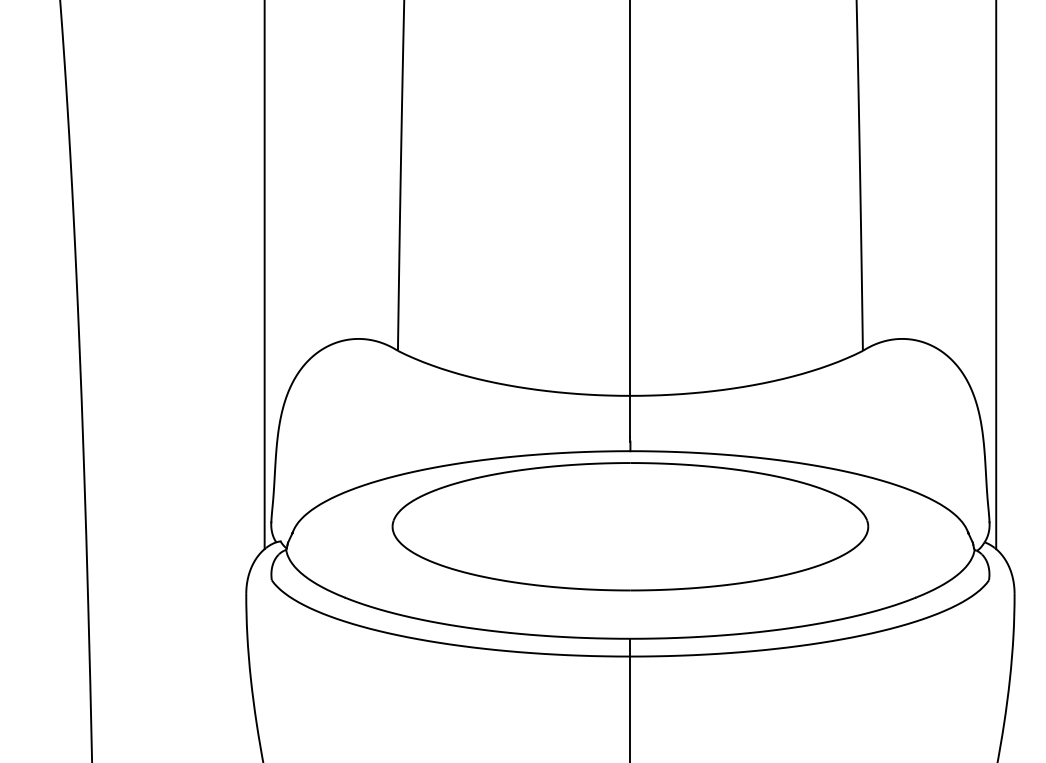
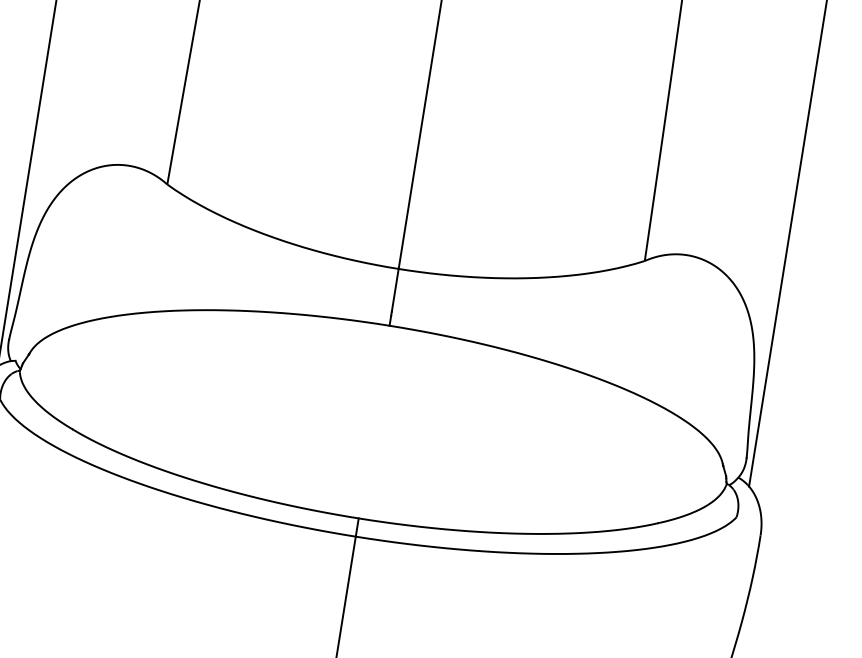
part: (630, 526) -> (377, 403), removed

